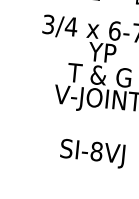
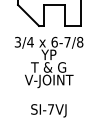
text: (97, 151) -> (51, 109), SI-8VJ -> SI-7VJ

